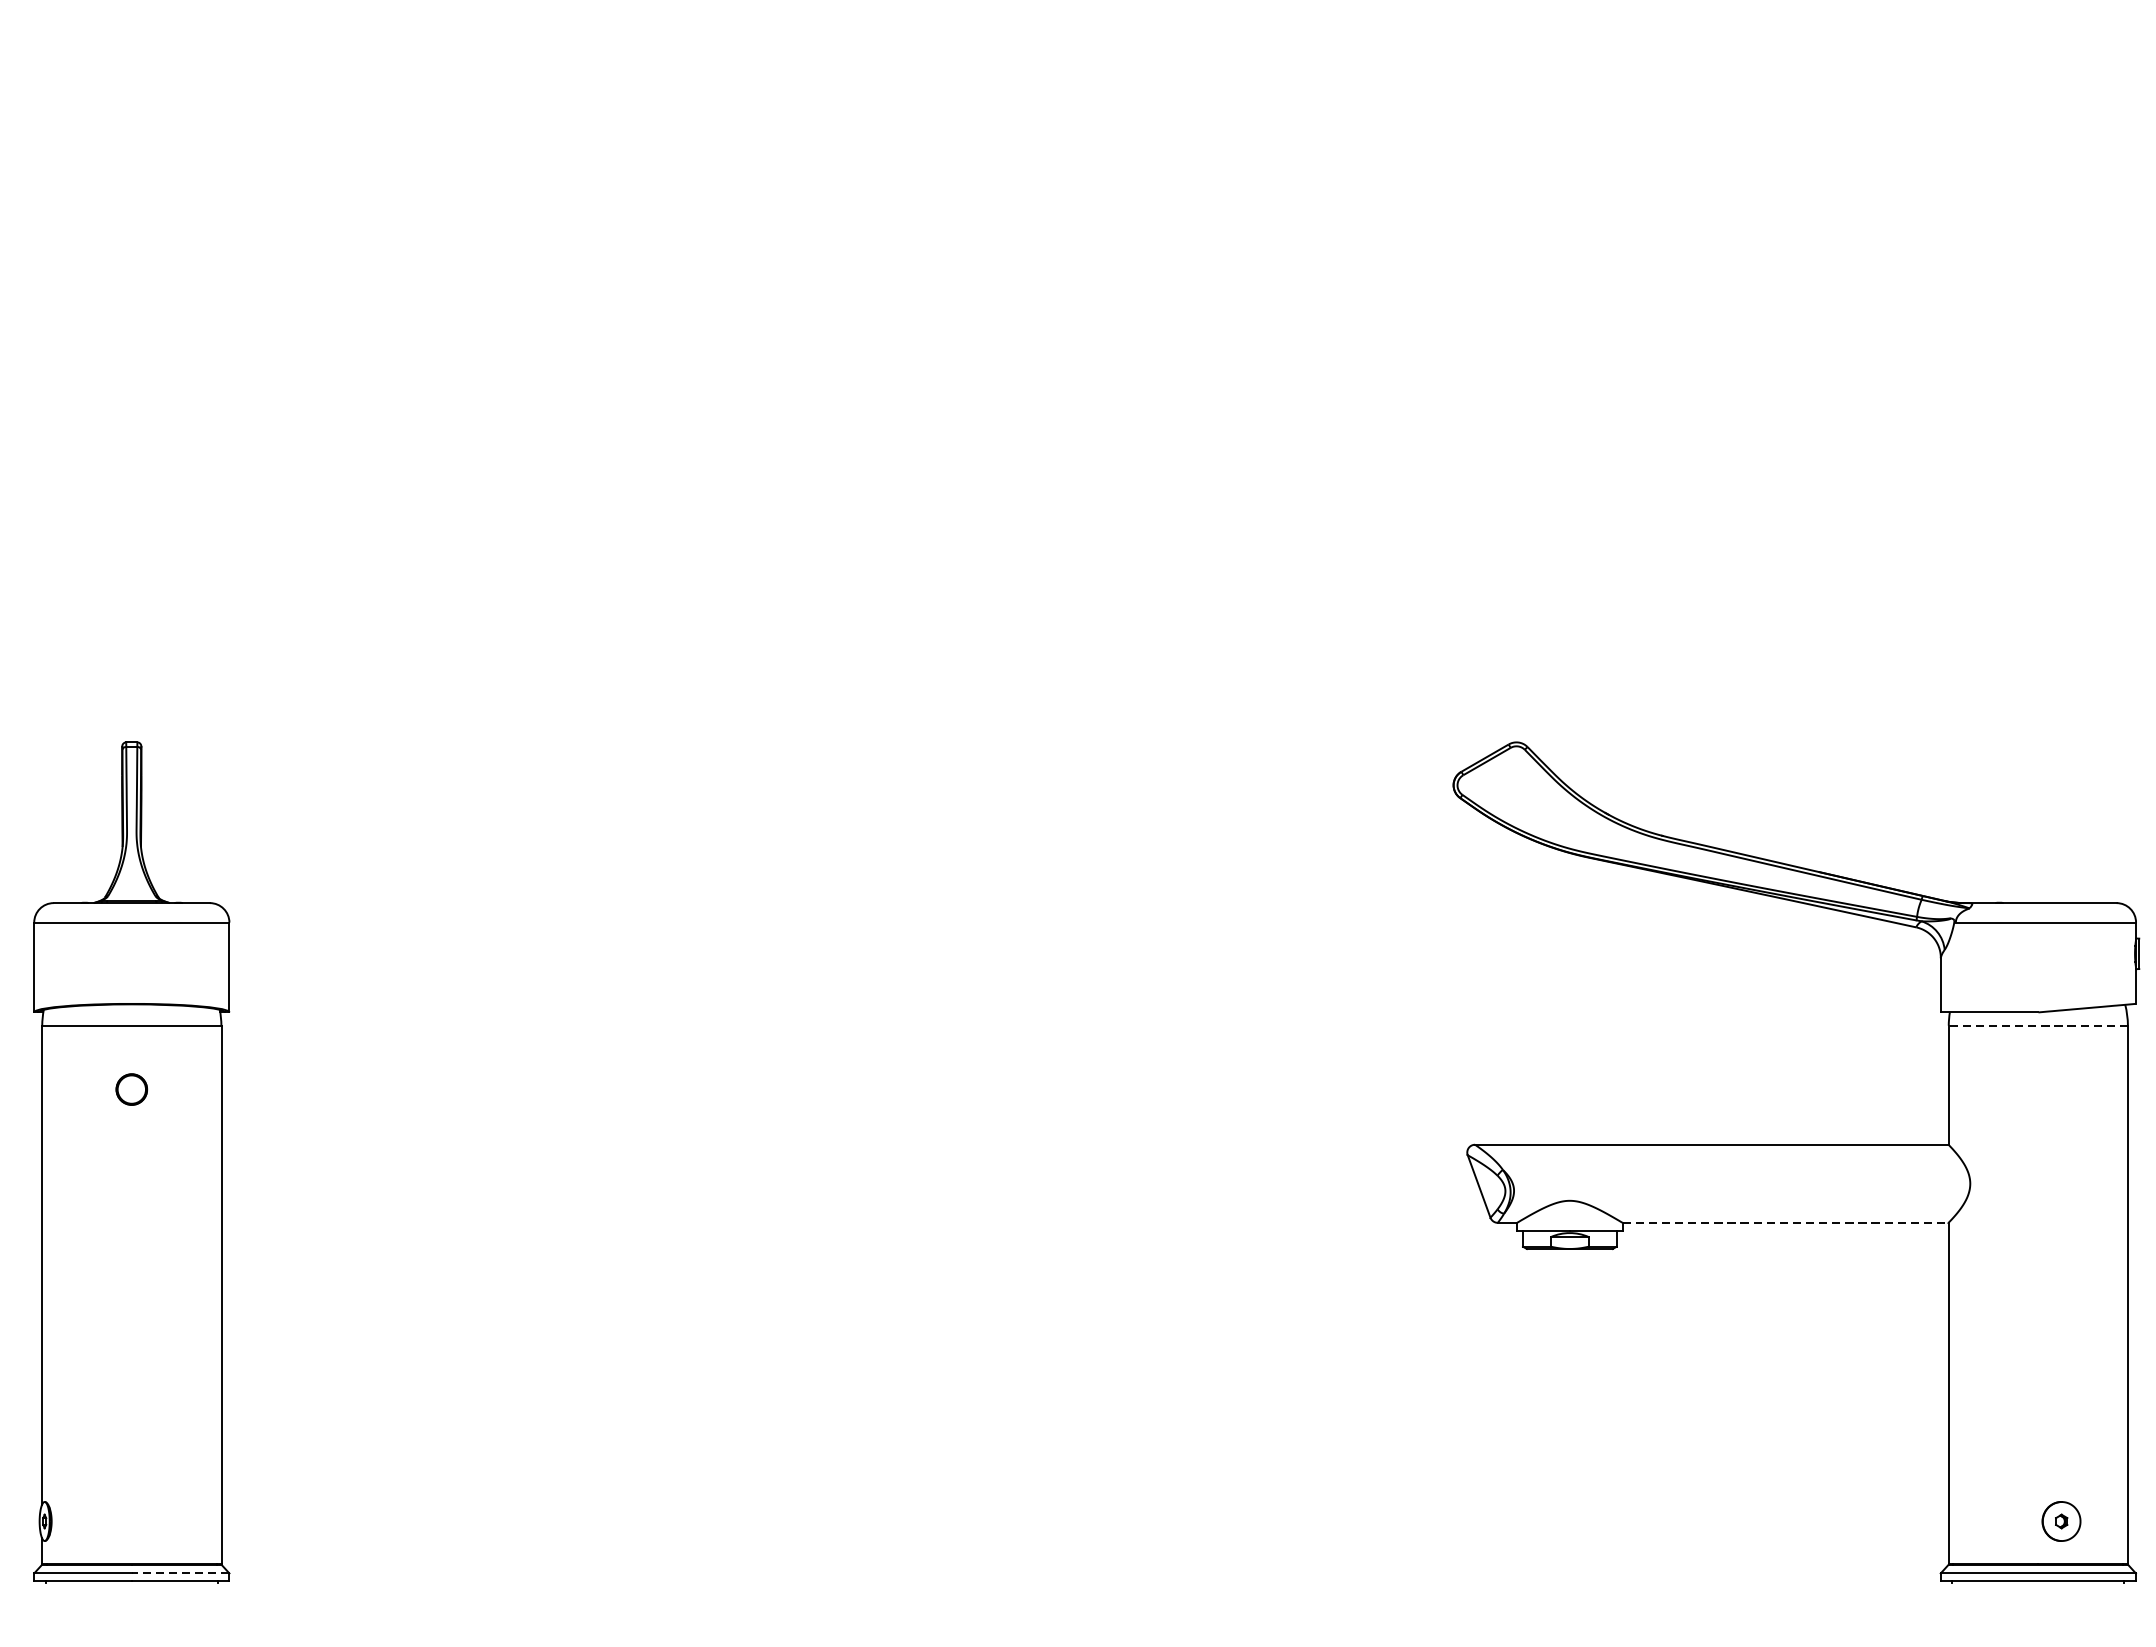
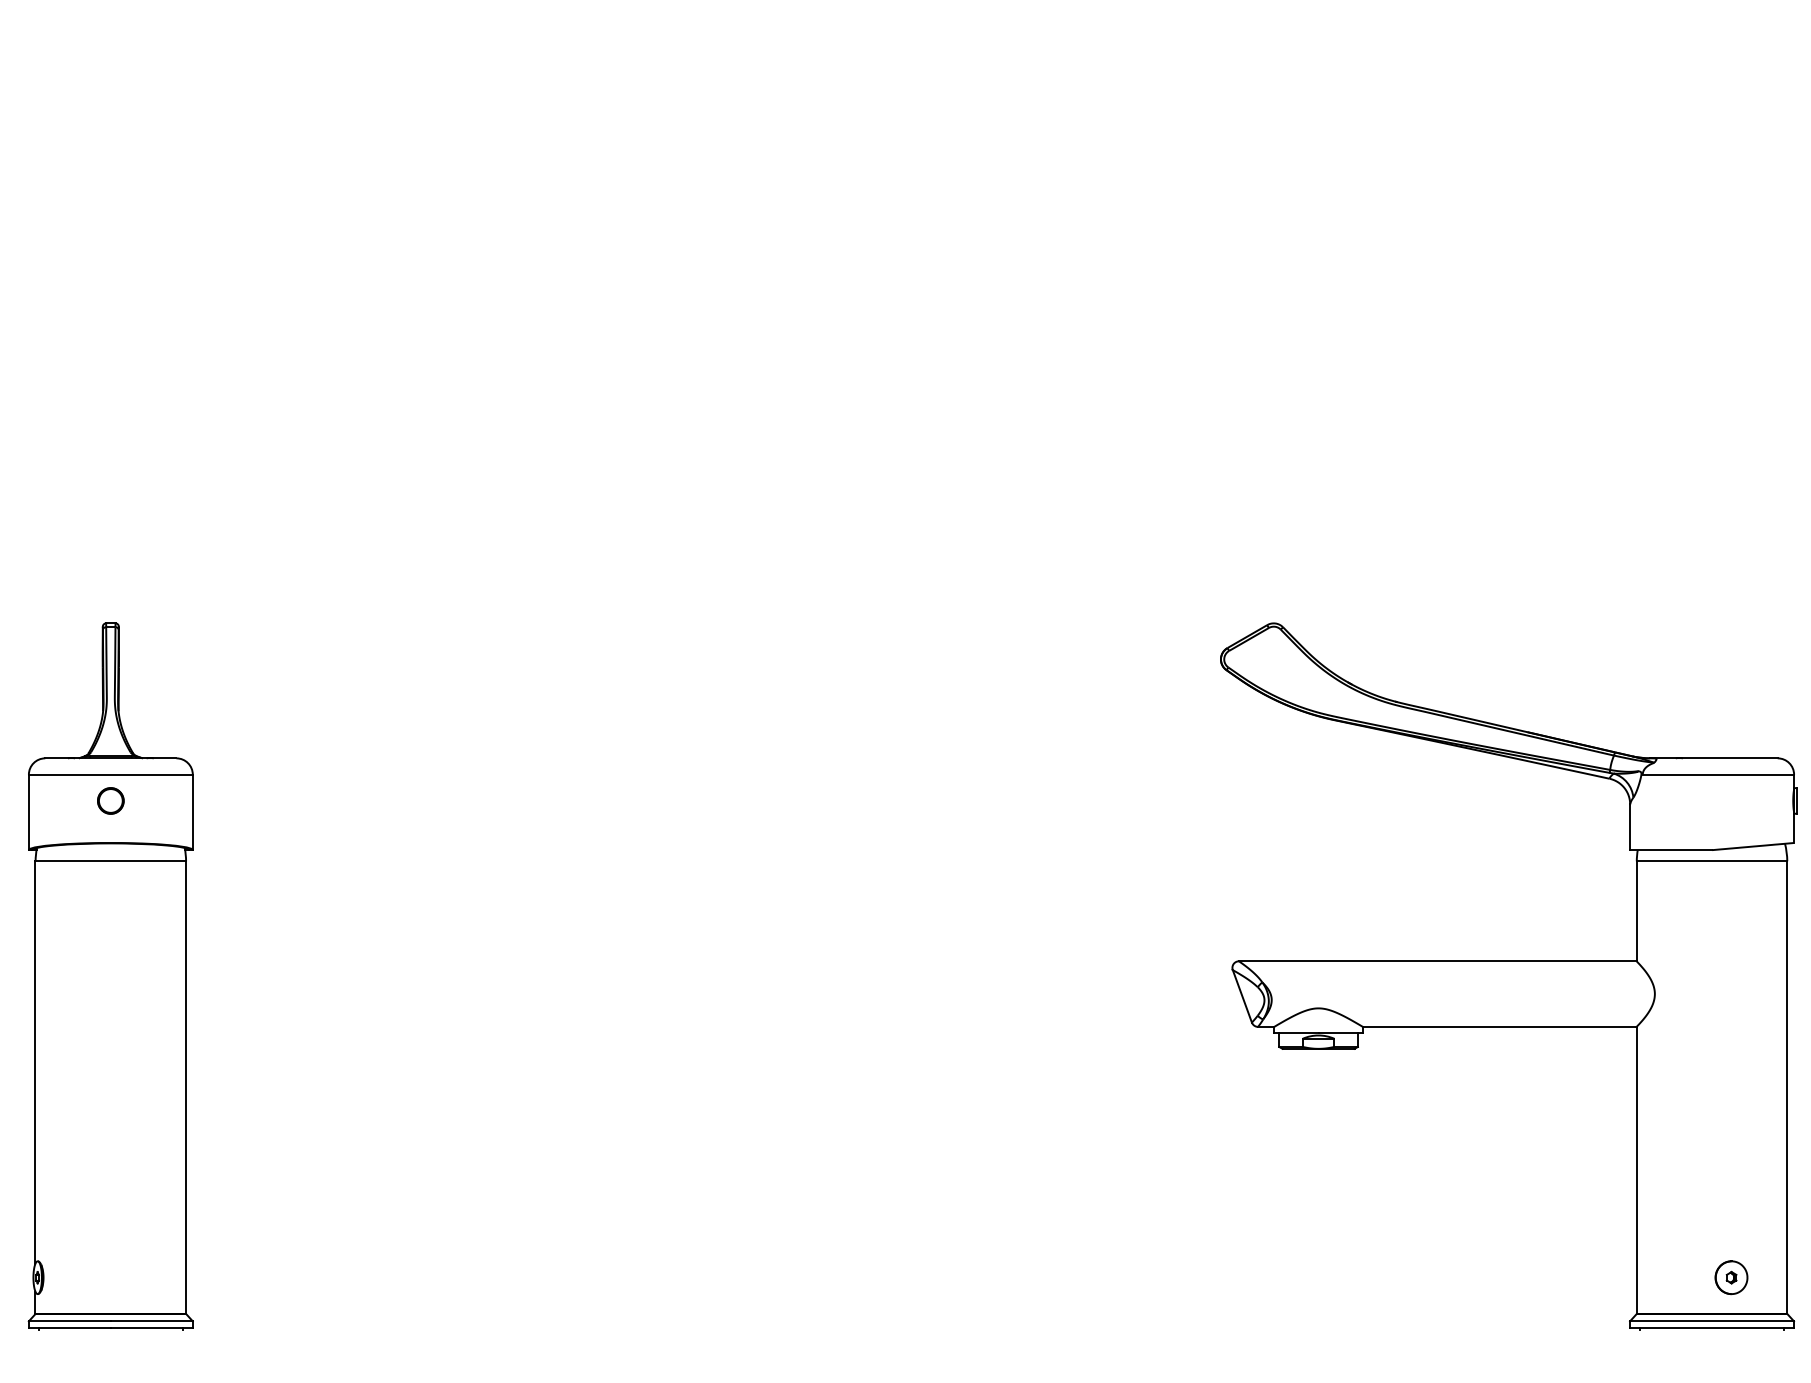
line: (2037, 1025) -> (1711, 861), dashed -> solid
circle: (131, 1089) -> (110, 800), moved
line: (1785, 1222) -> (1499, 1026), dashed -> solid
line: (180, 1573) -> (151, 1321), dashed -> solid

